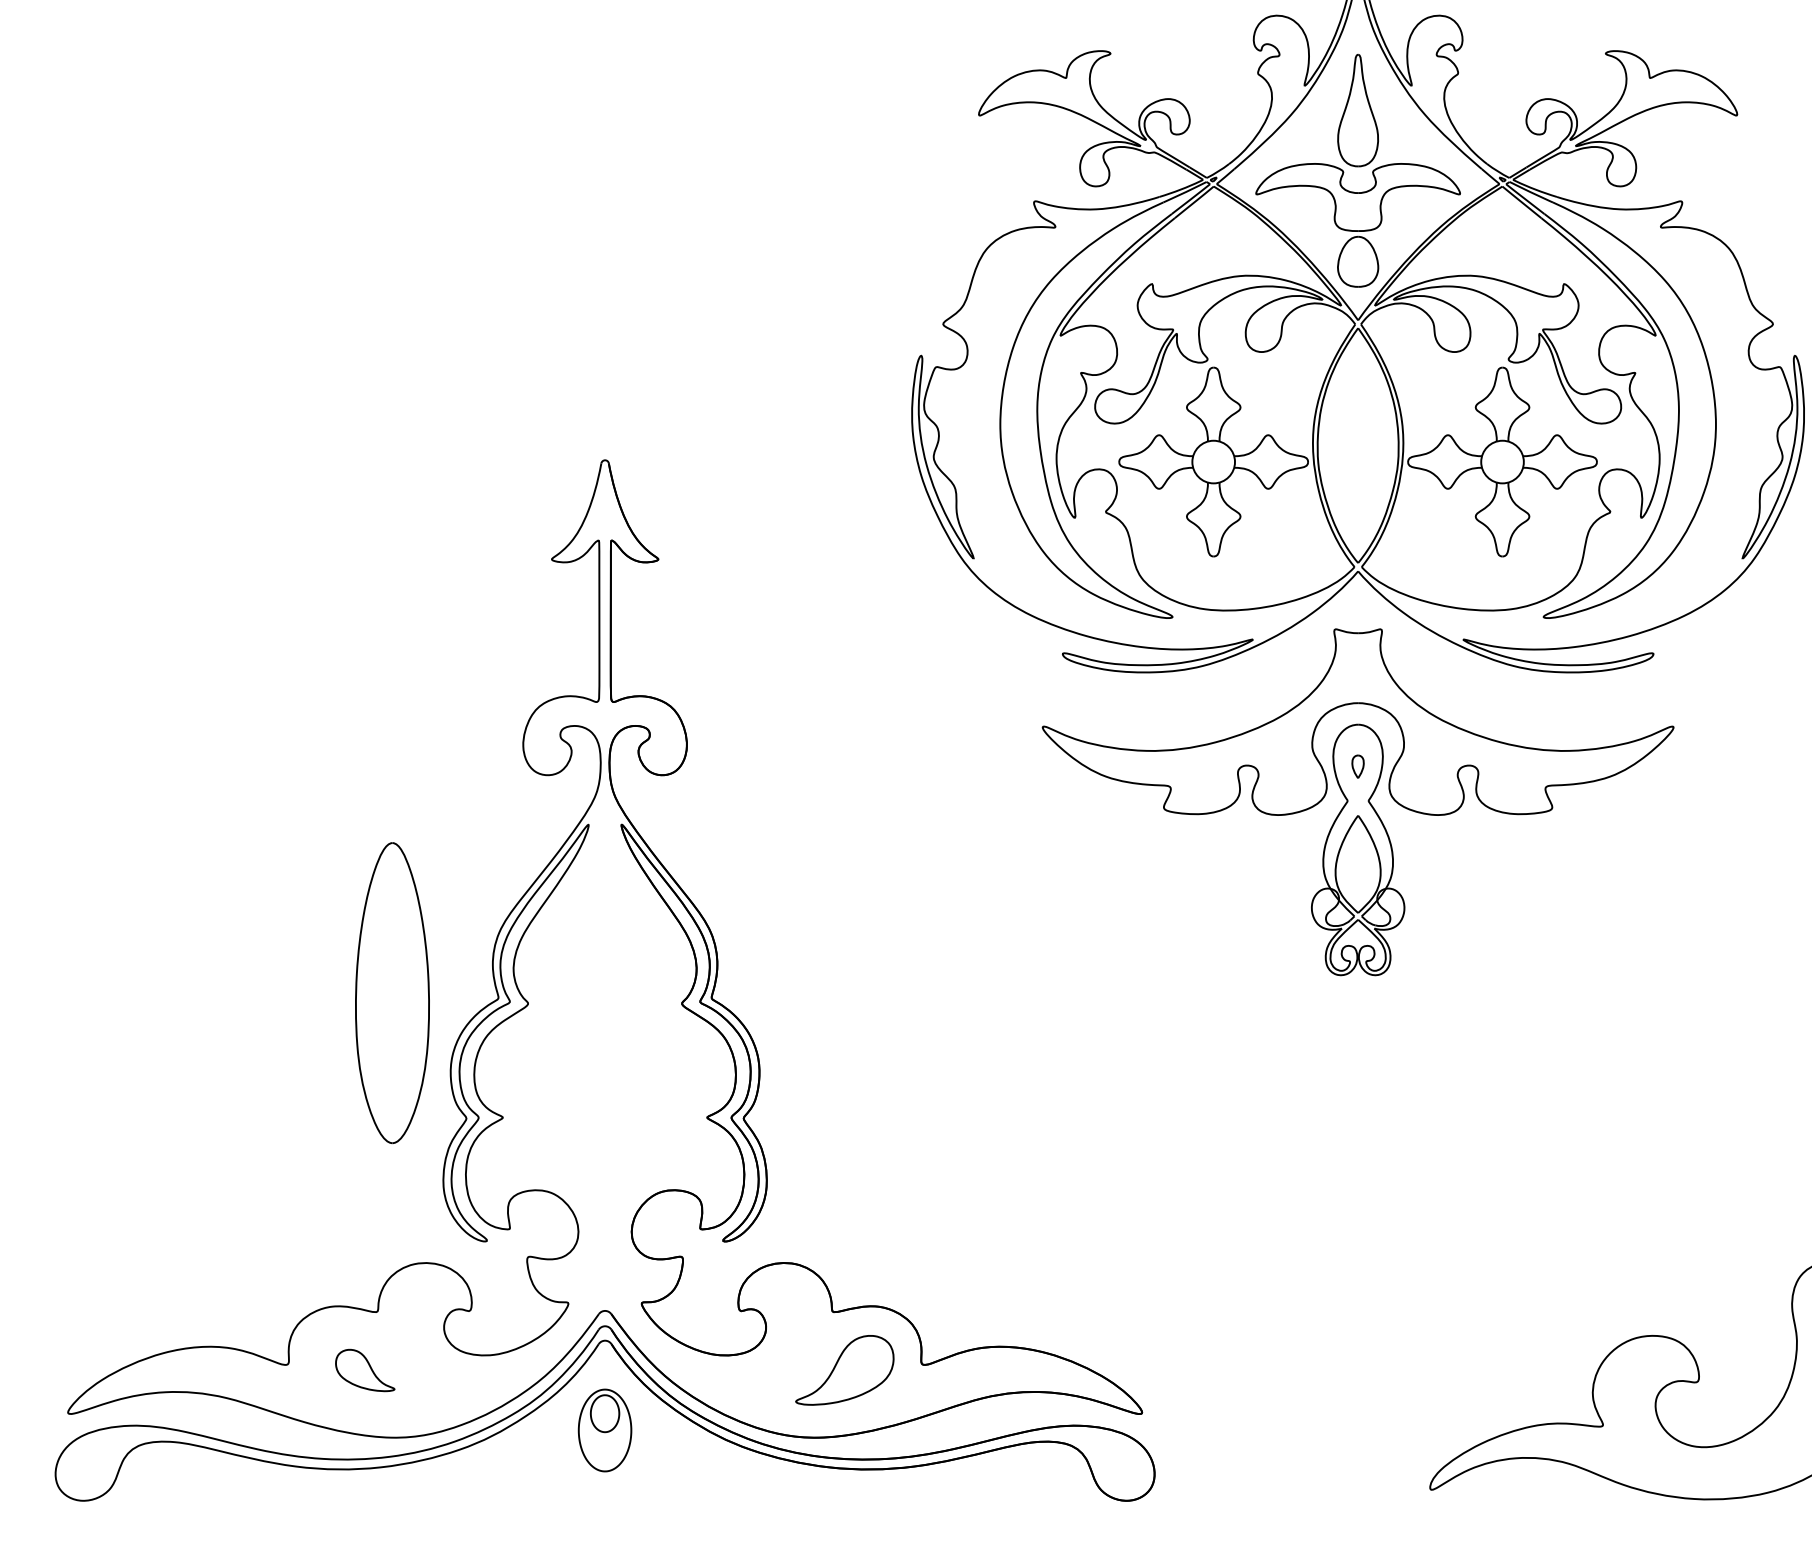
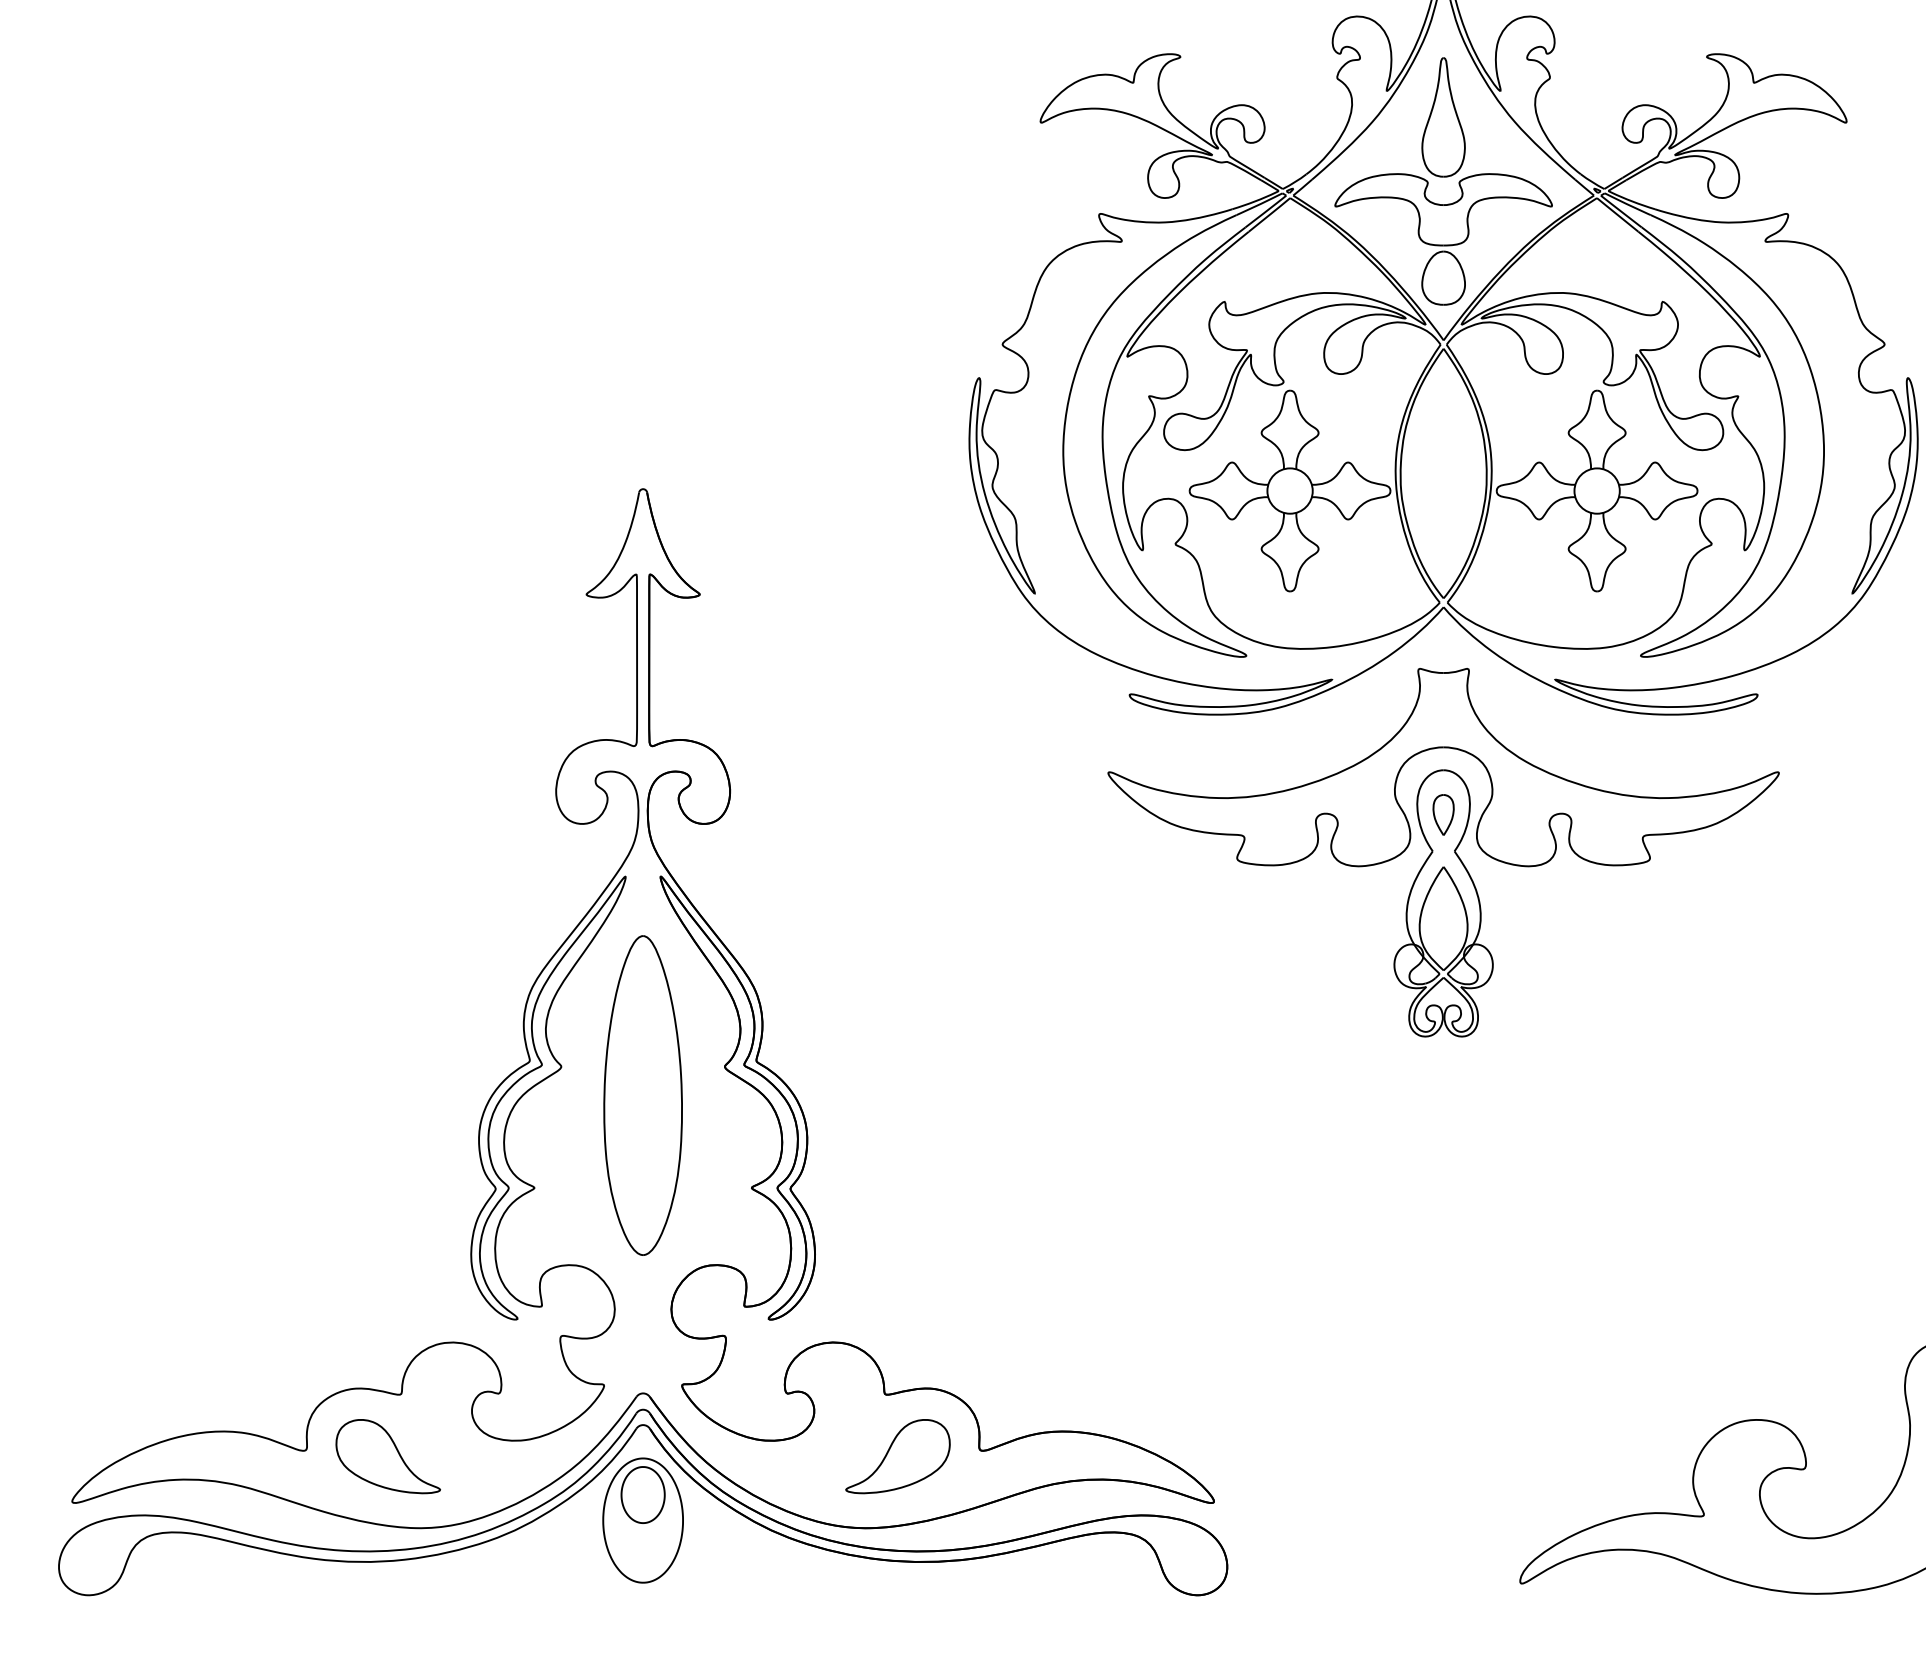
part: (1358, 766) -> (1443, 814), size x1.67
part: (391, 993) -> (642, 1095), moved
part: (364, 1370) -> (387, 1456), size x1.67
part: (604, 1430) -> (642, 1520), size x1.43

